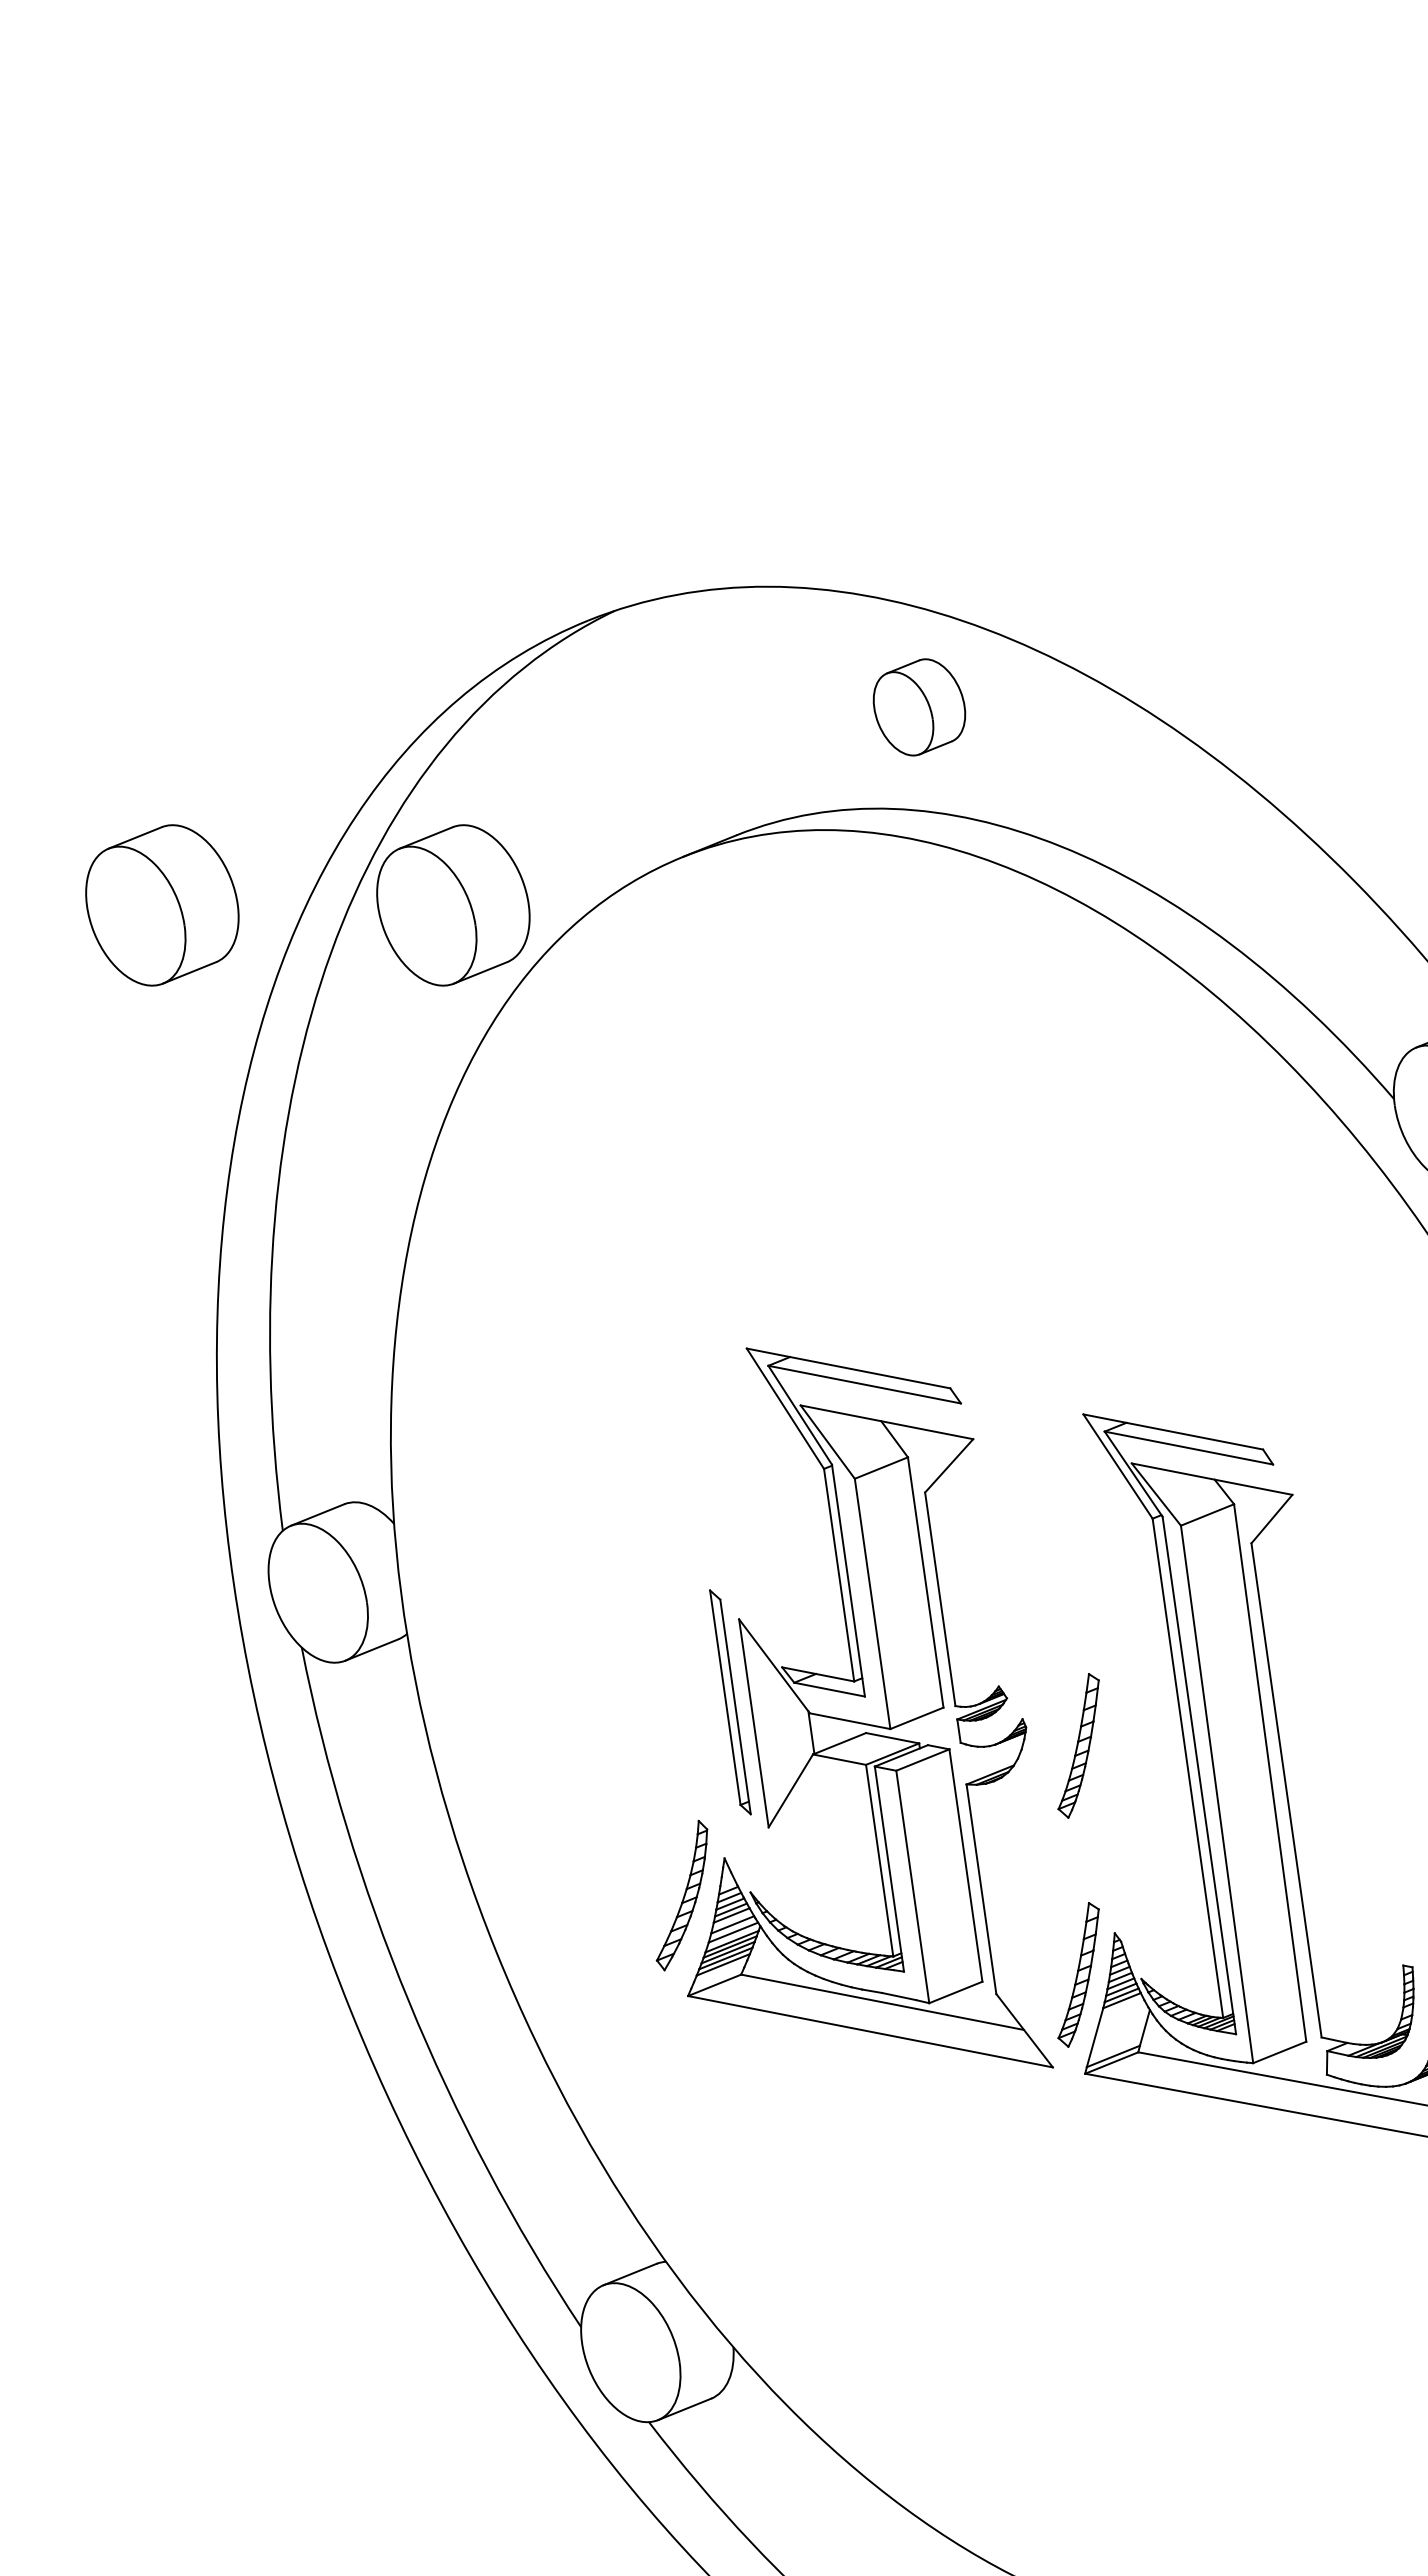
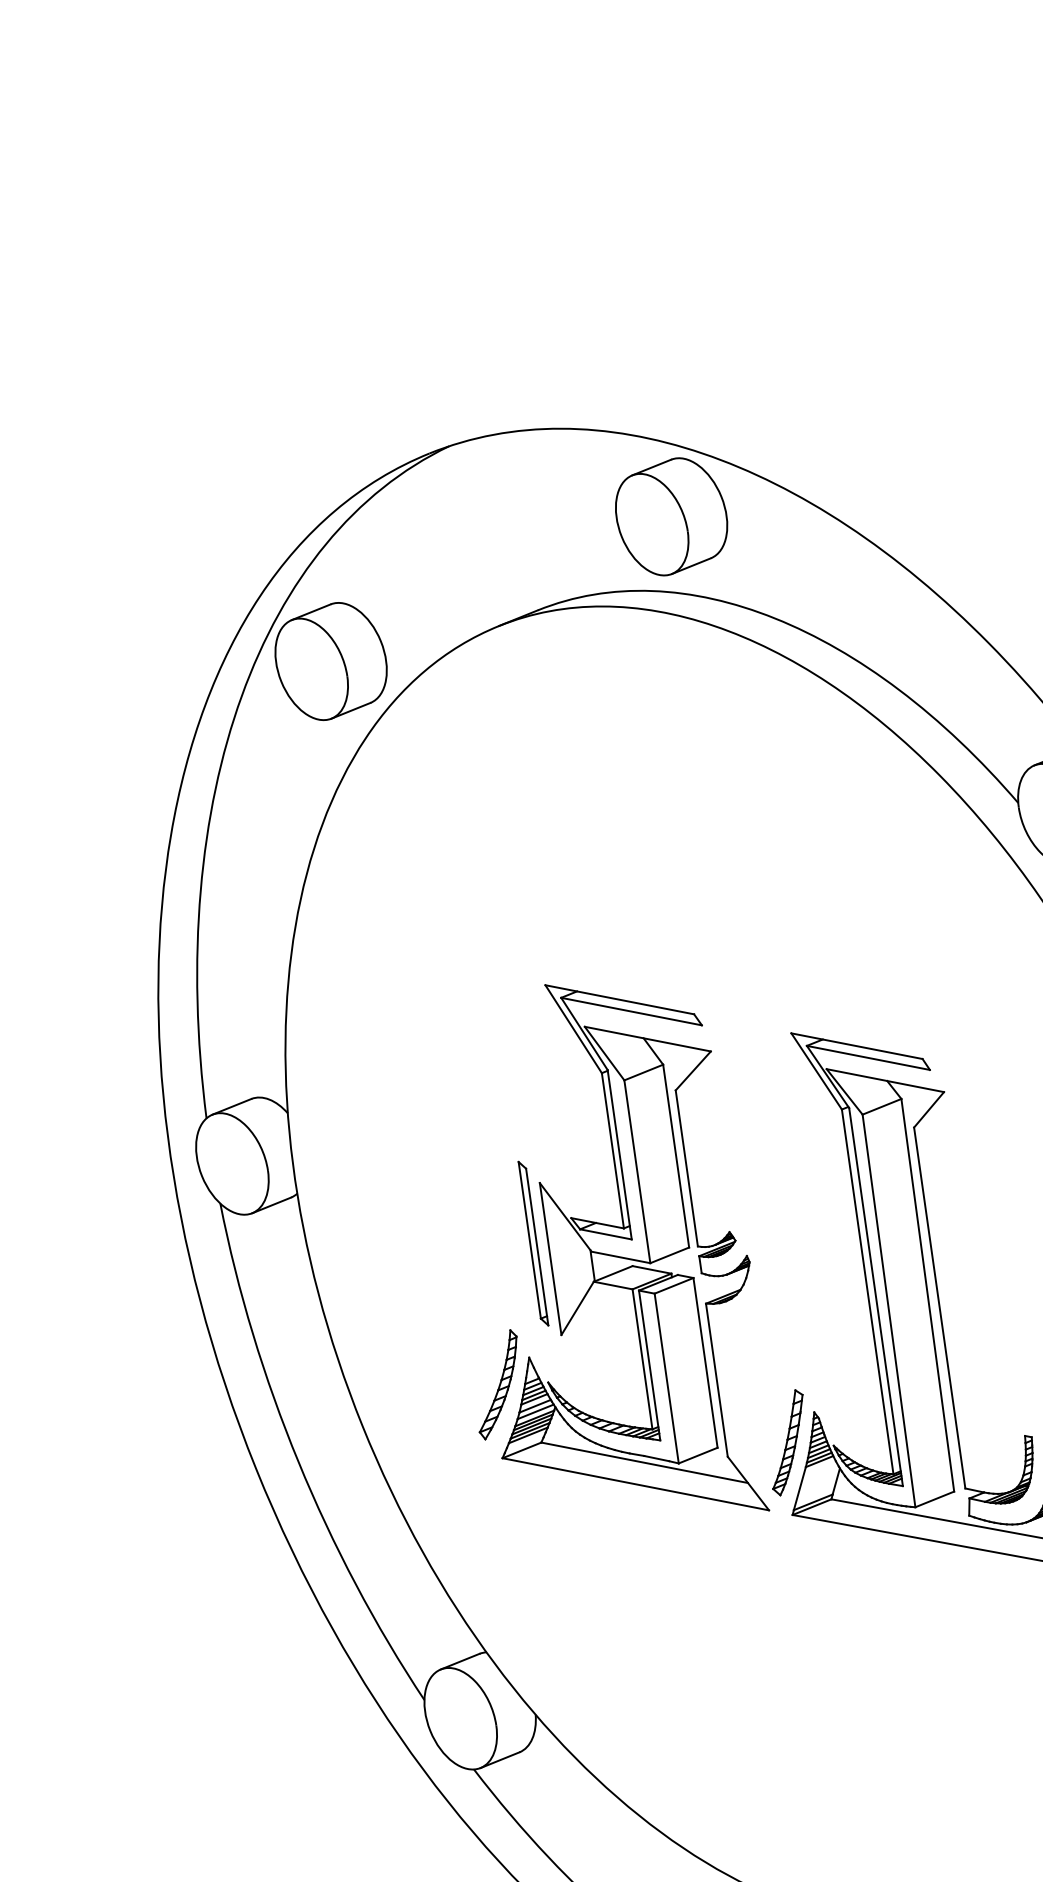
part: (919, 707) -> (671, 516), size x1.67
part: (162, 905) -> (118, 661), removed
part: (1078, 1745) -> (787, 1275), removed

